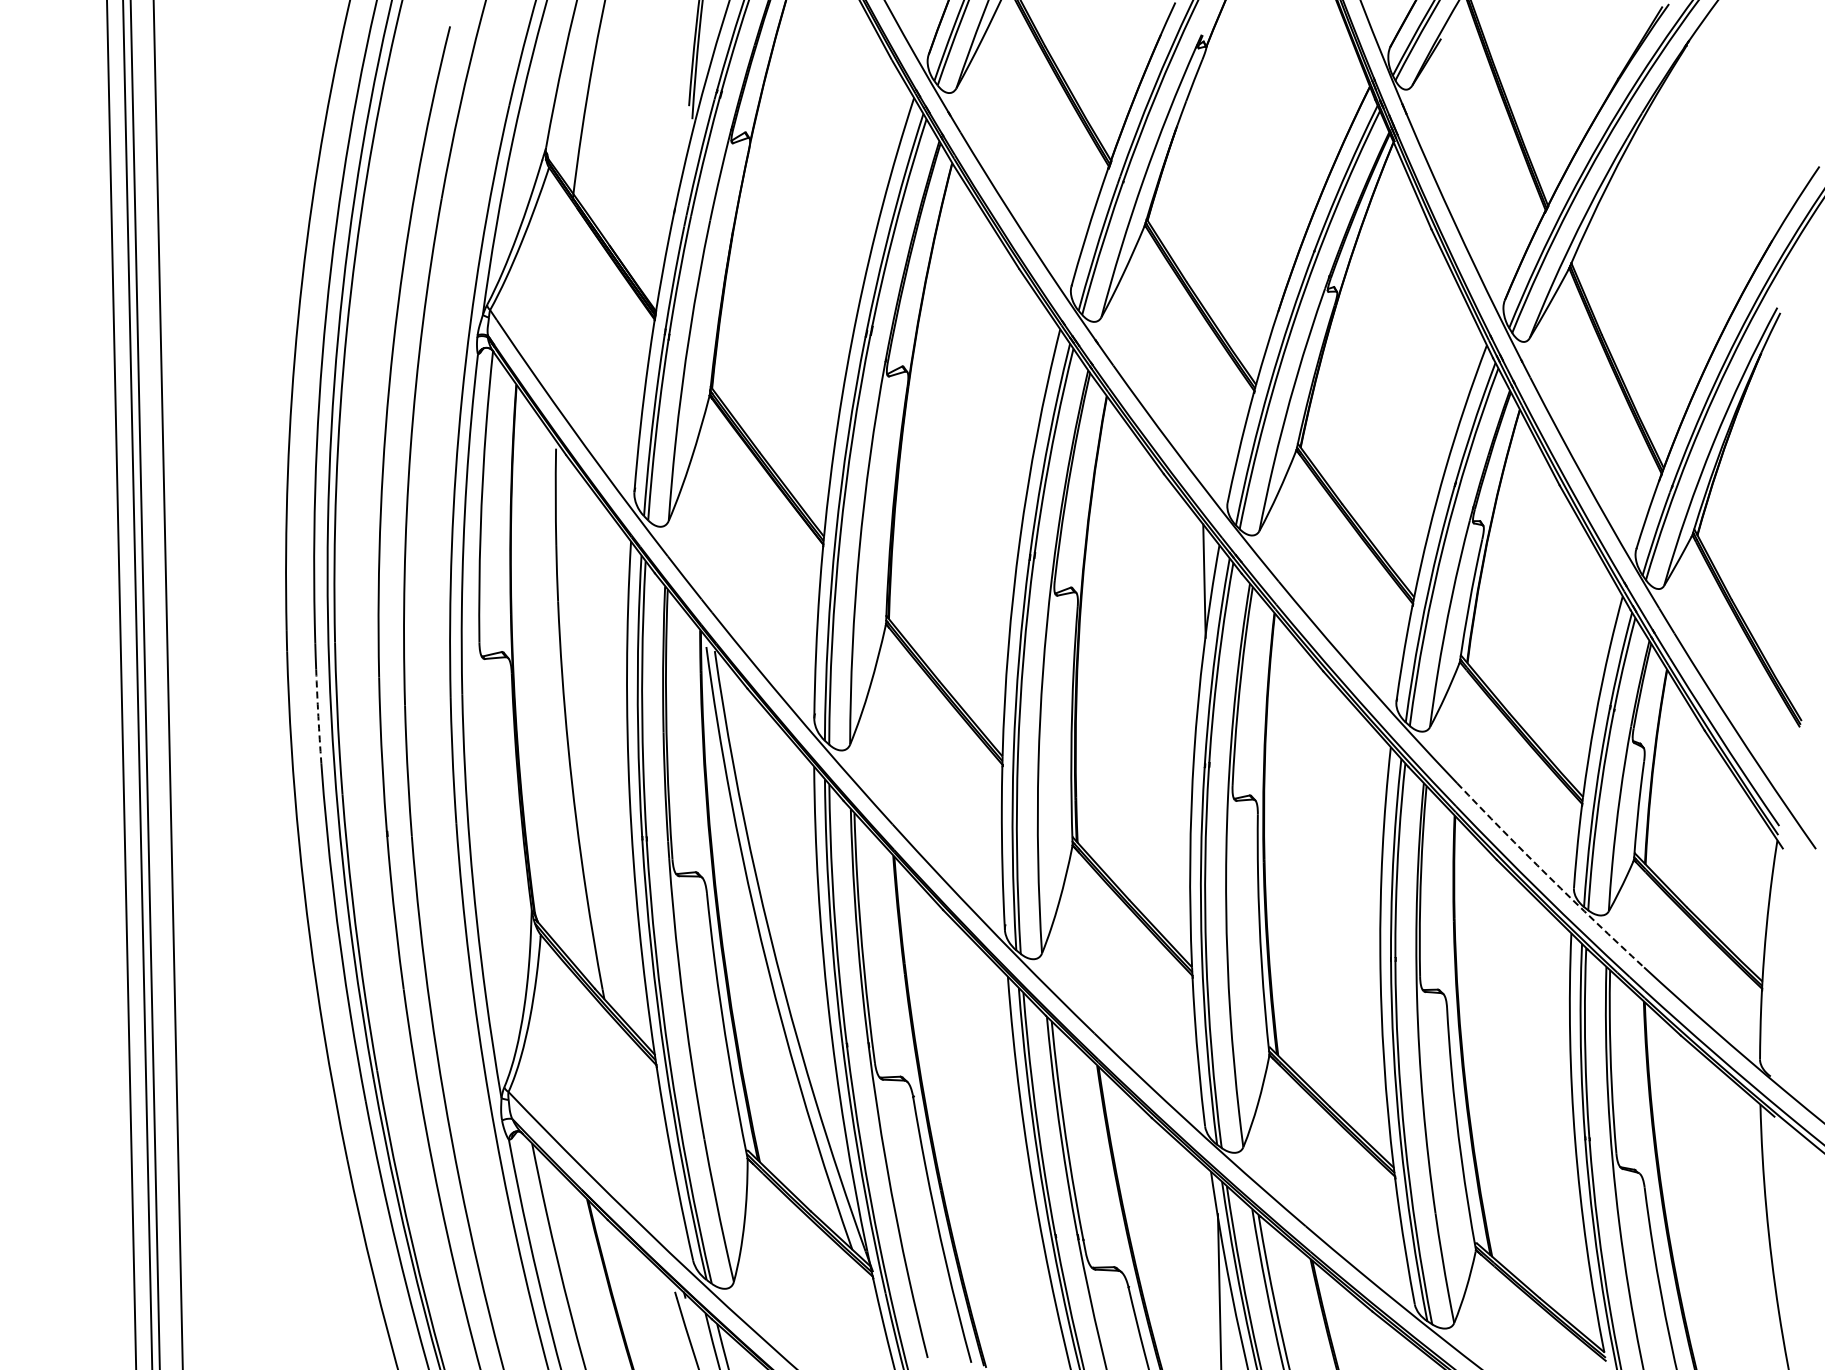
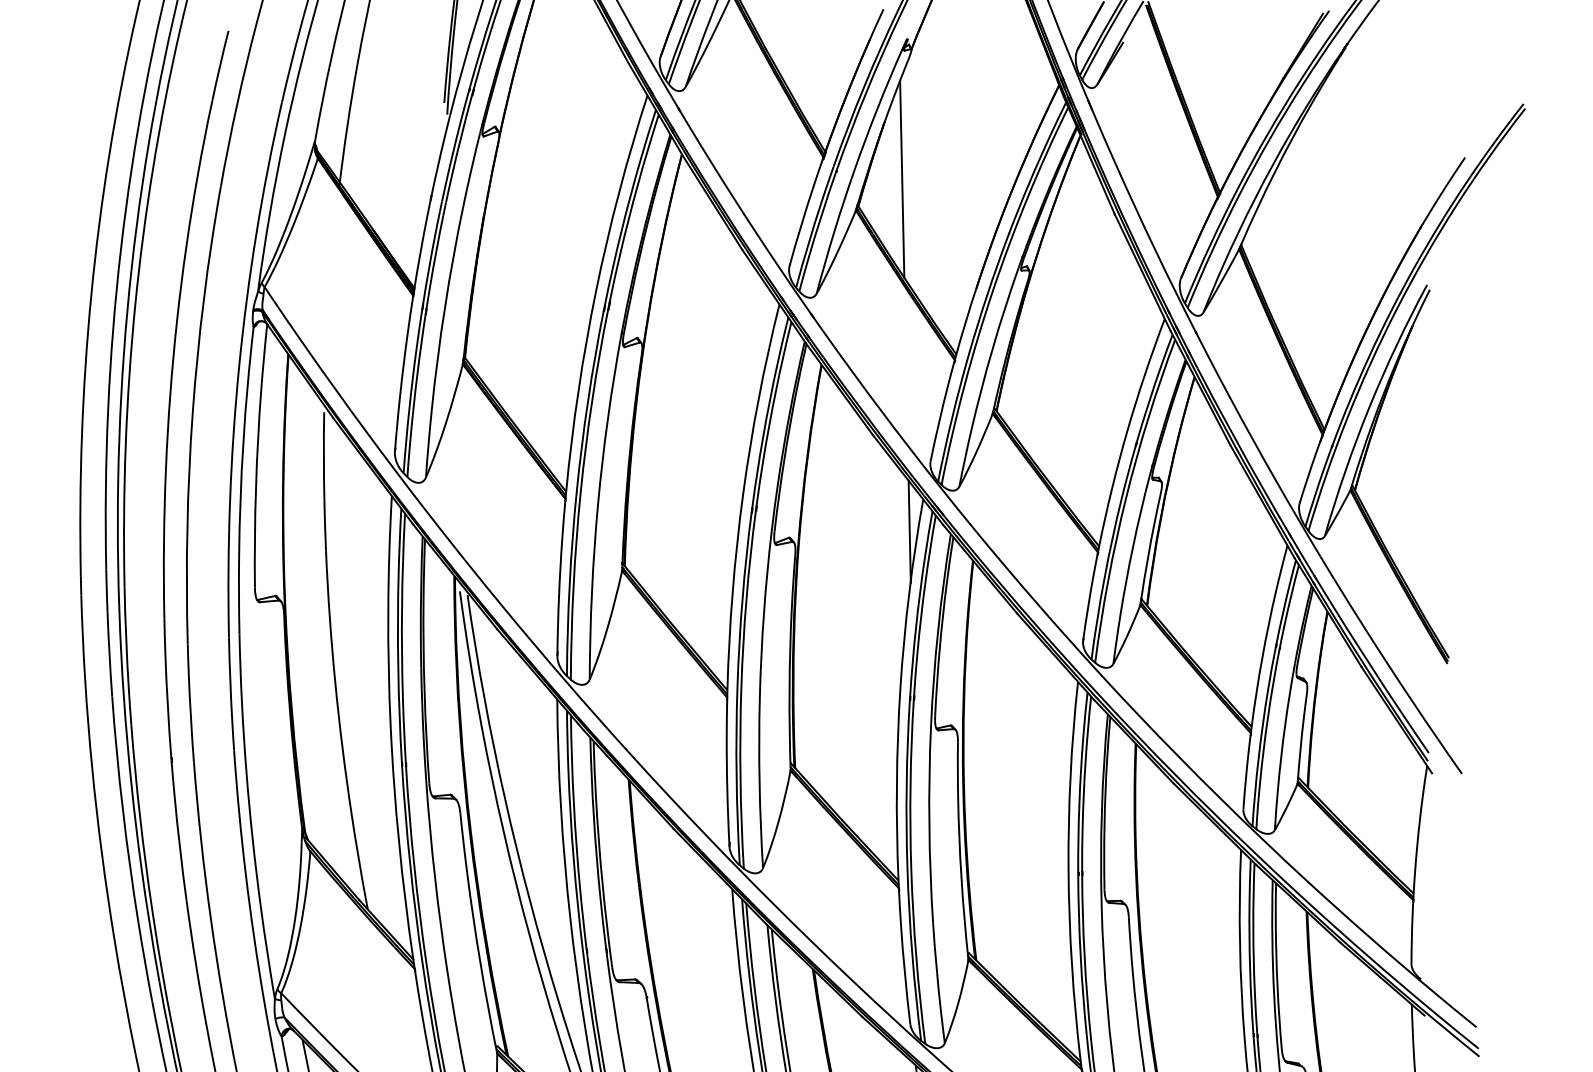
line: (1195, 190) -> (901, 179), added
arc: (318, 716) -> (109, 654), dashed -> solid
arc: (1549, 876) -> (1221, 798), dashed -> solid

